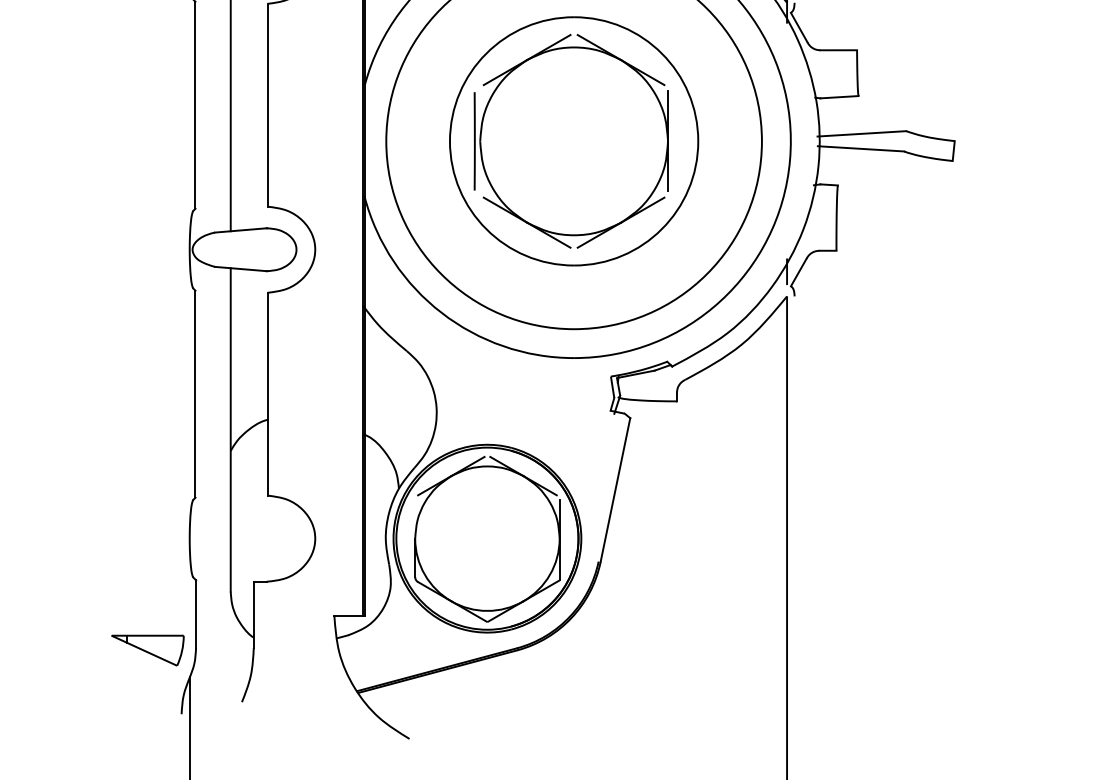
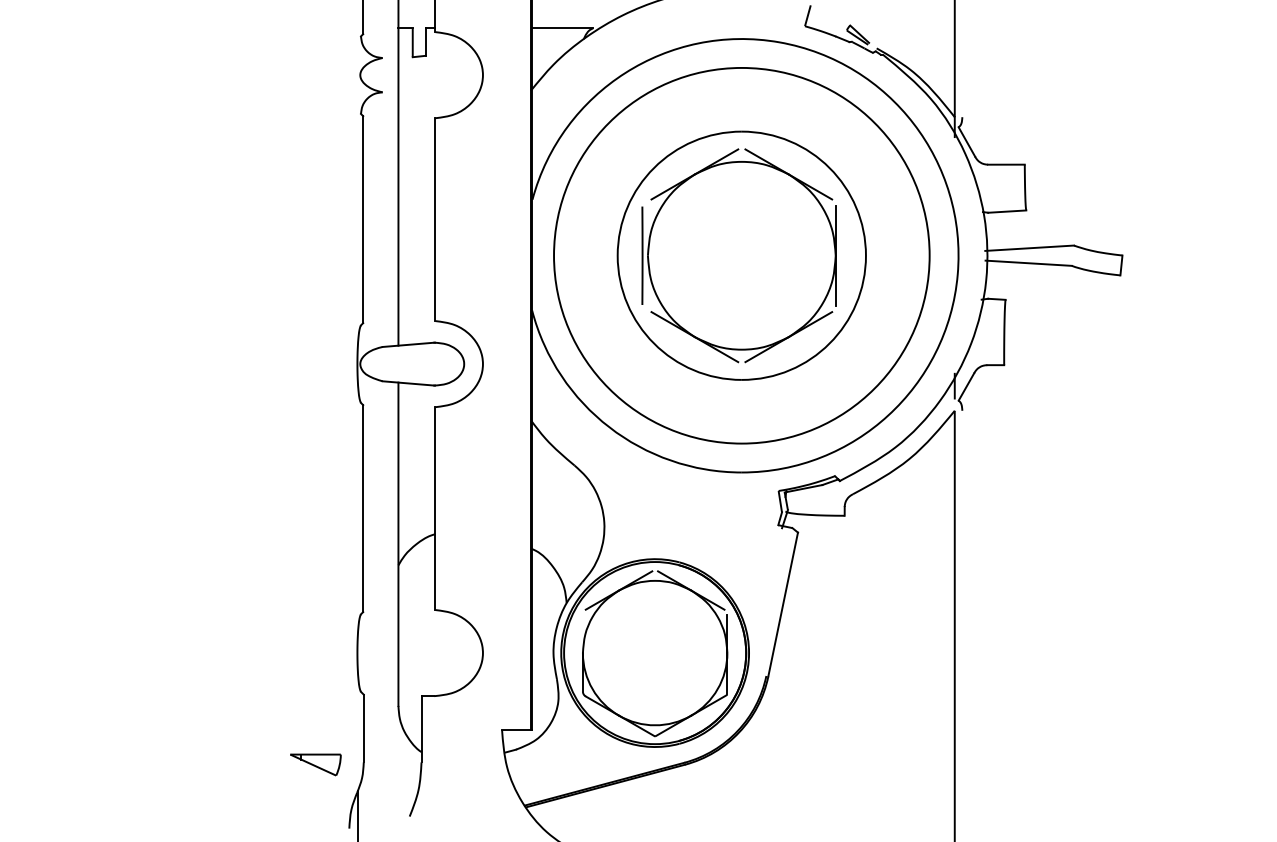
part: (147, 650) -> (315, 764), size x0.7

